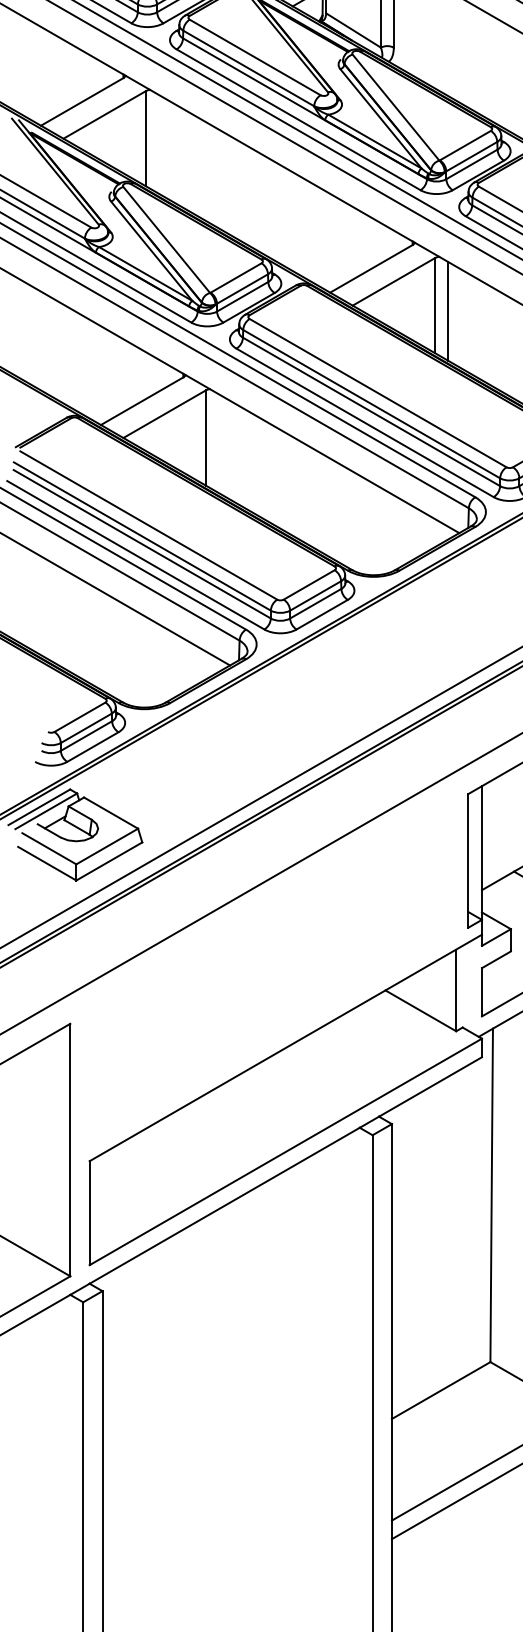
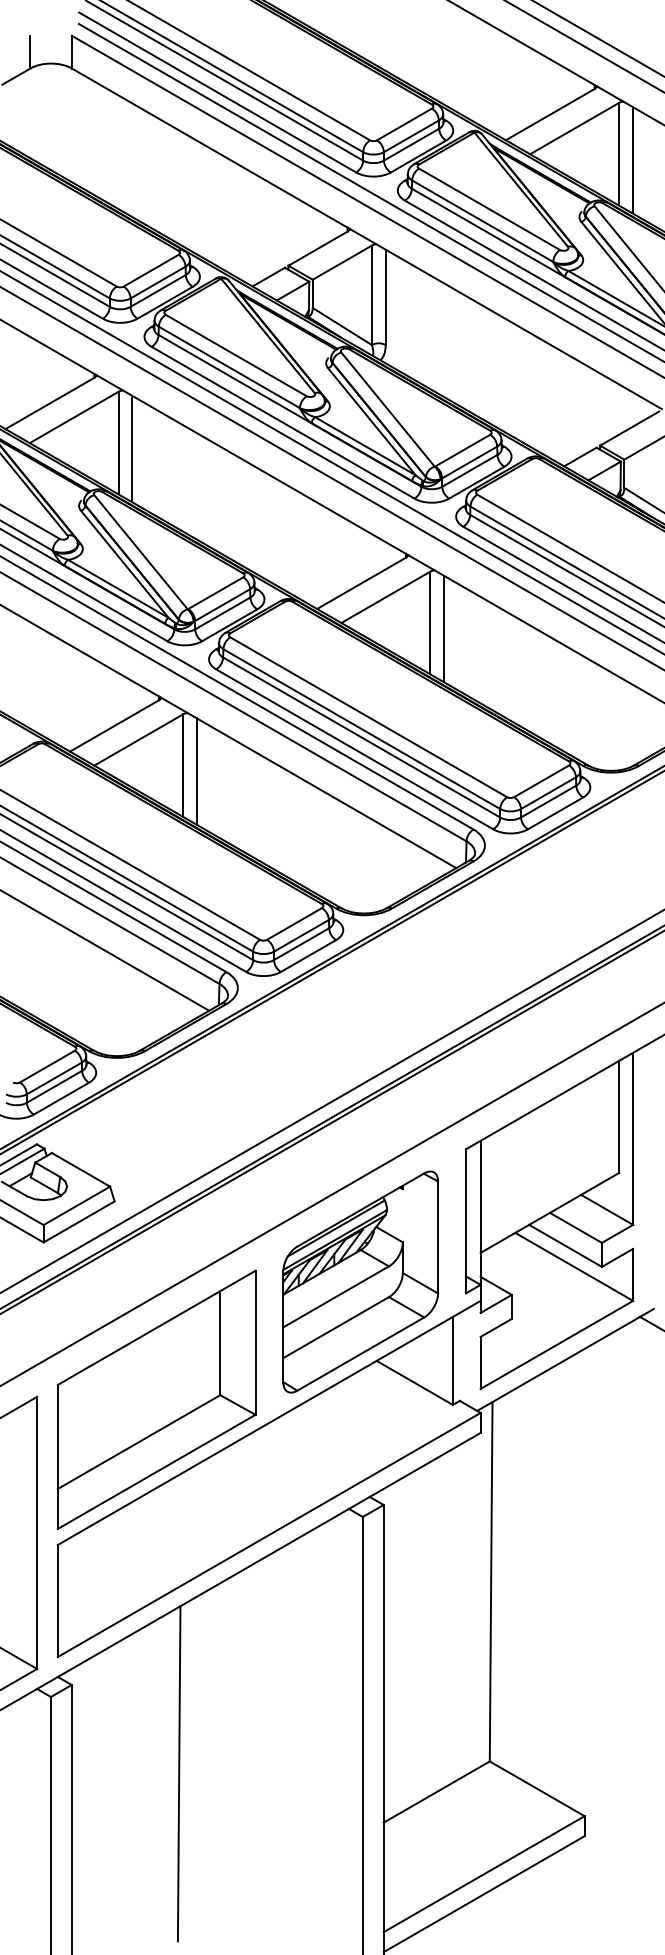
line: (158, 143) -> (132, 448), added
line: (218, 443) -> (196, 771), added
part: (370, 916) -> (360, 1281), added
part: (181, 1026) -> (156, 1399), added
line: (201, 1373) -> (178, 1773), added

